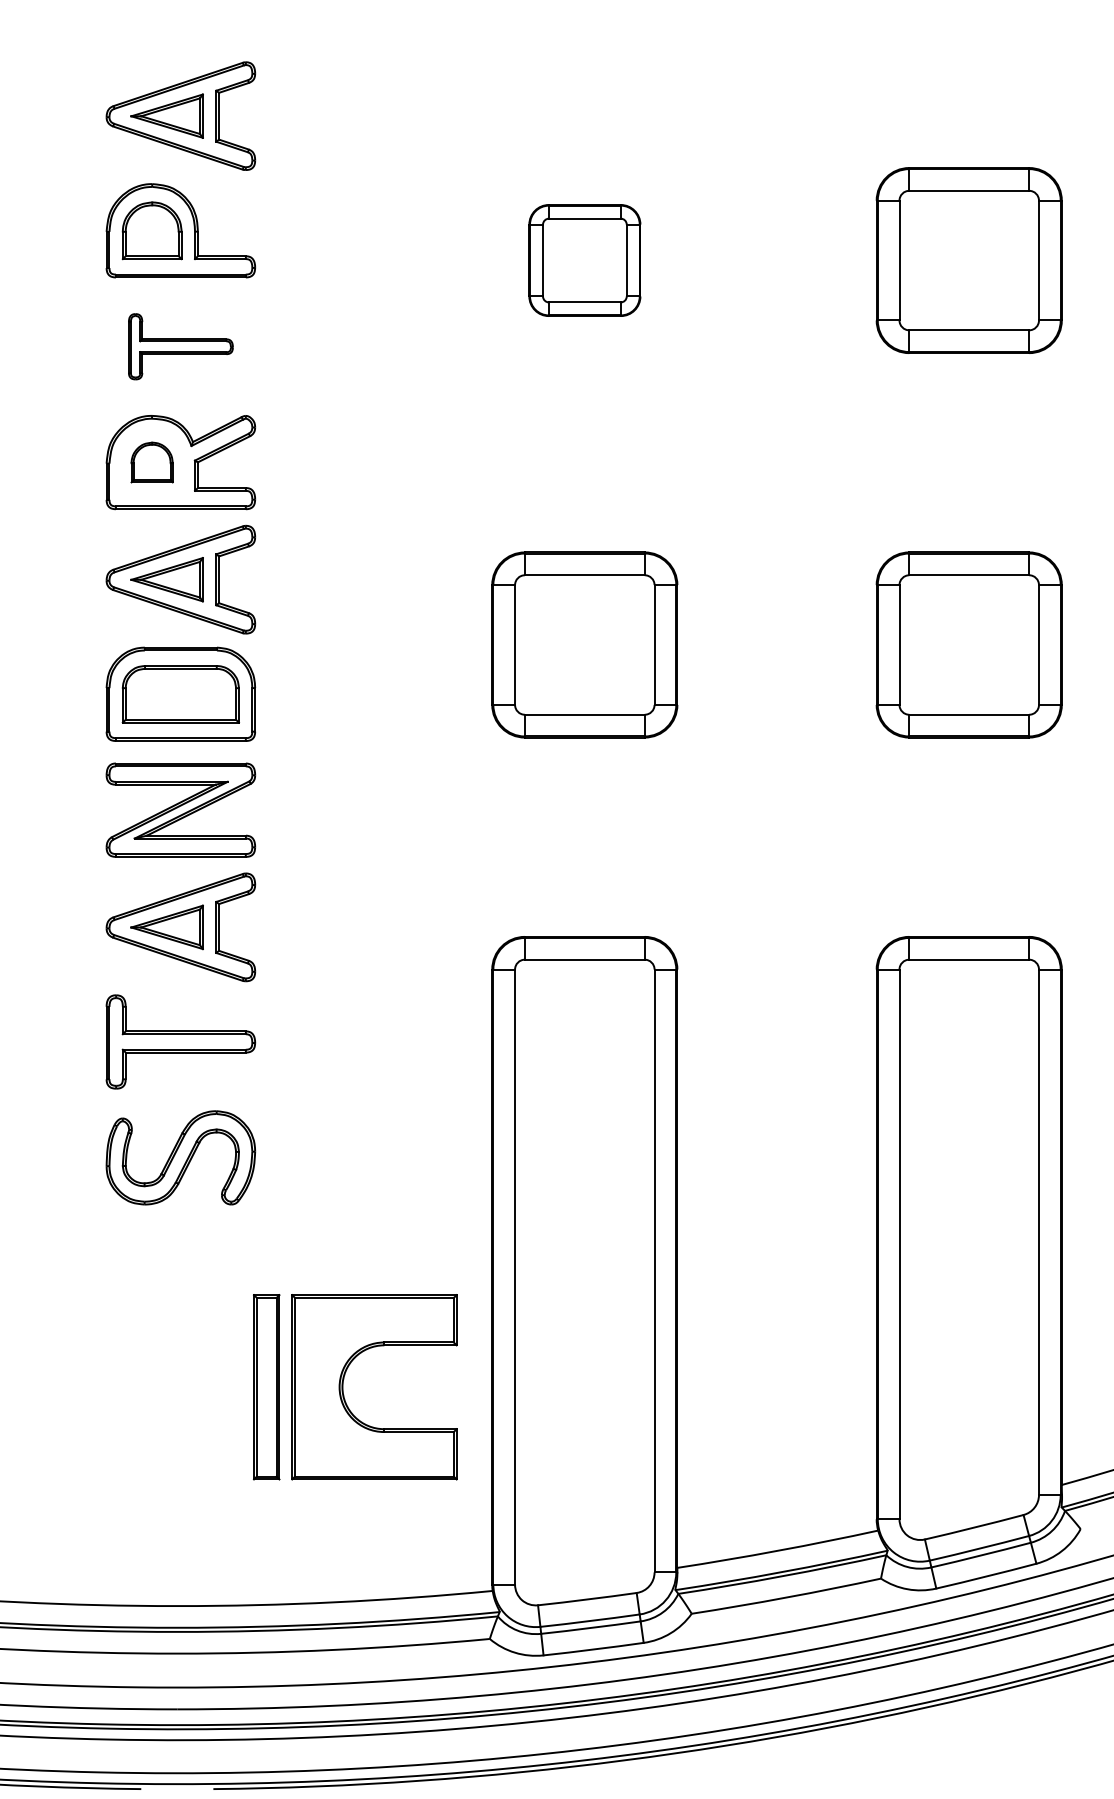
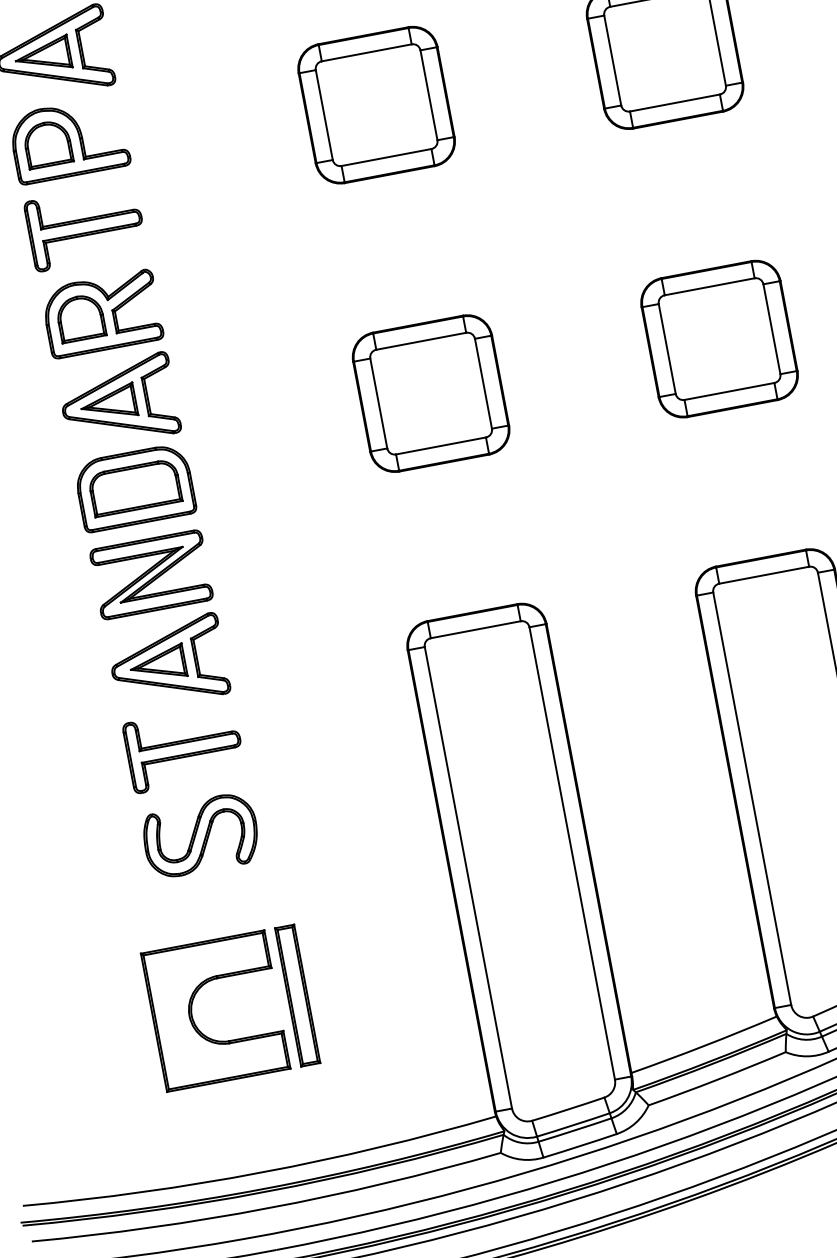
part: (584, 260) -> (376, 105), size x1.67
part: (180, 346) -> (85, 226), size x1.43
part: (151, 462) -> (80, 318), size x1.43
part: (343, 1387) -> (192, 1015), moved

